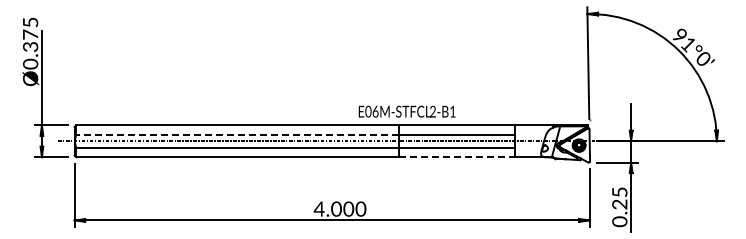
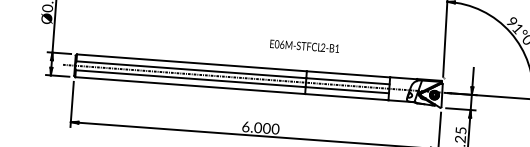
text: (406, 111) -> (304, 46), moved
line: (236, 135) -> (190, 70), dashed -> solid
line: (457, 157) -> (347, 97), dashed -> solid
text: (318, 208) -> (245, 126), 4.000 -> 6.000

